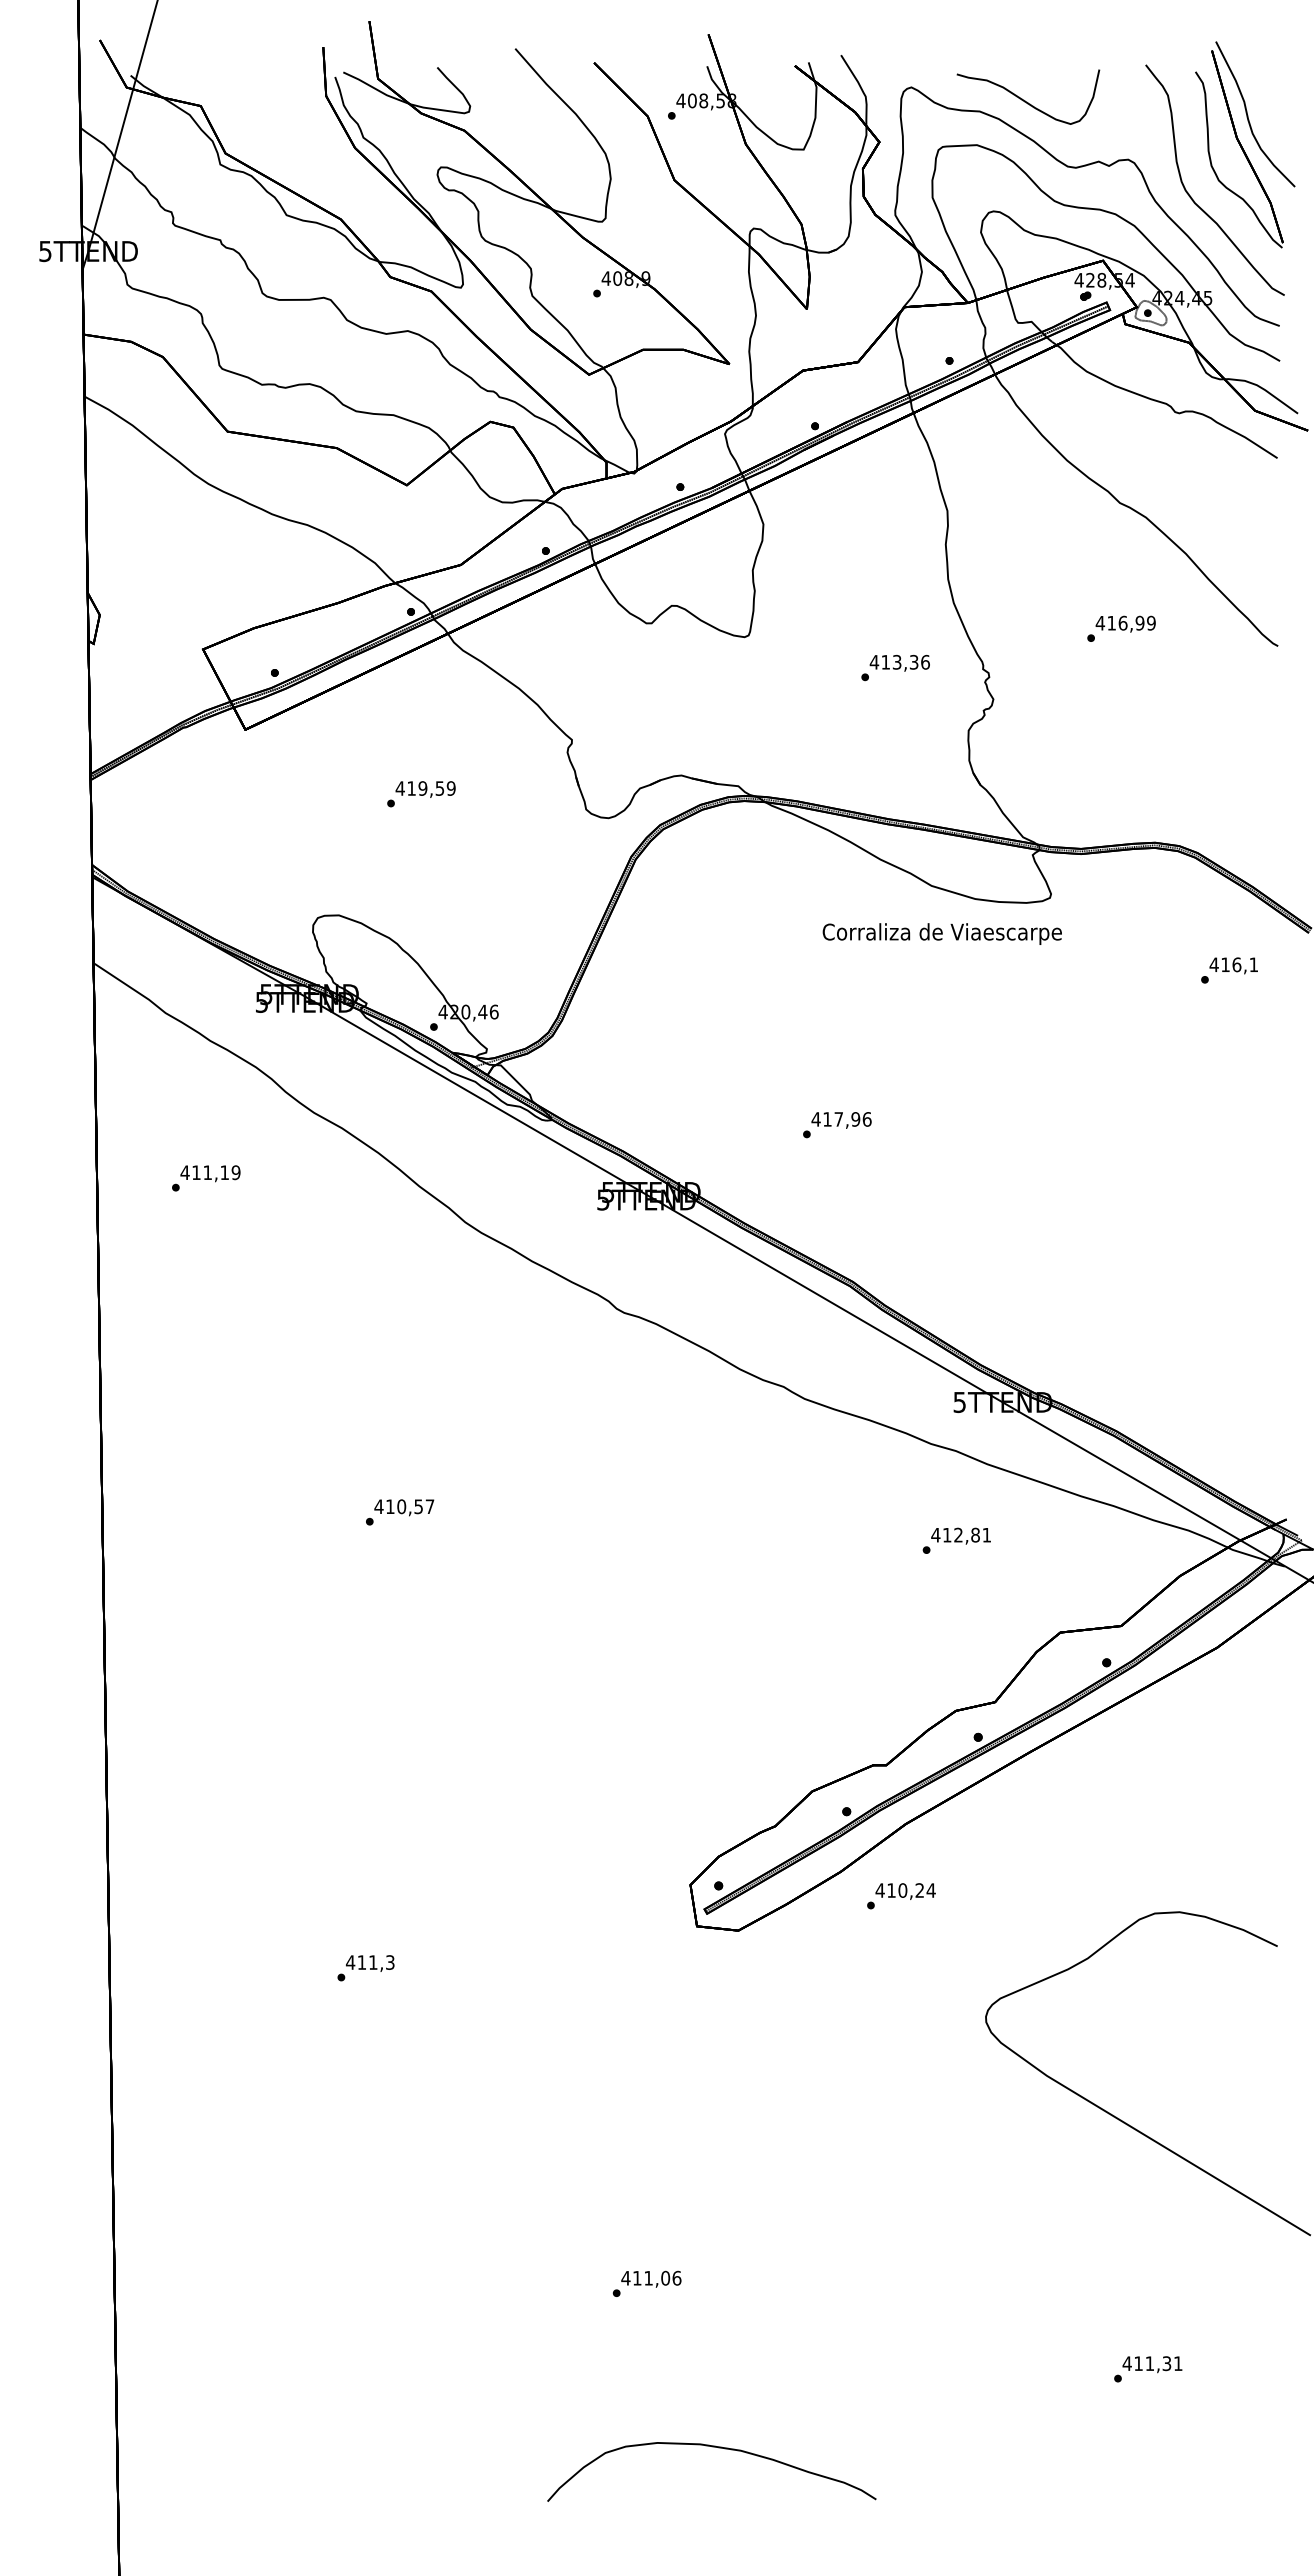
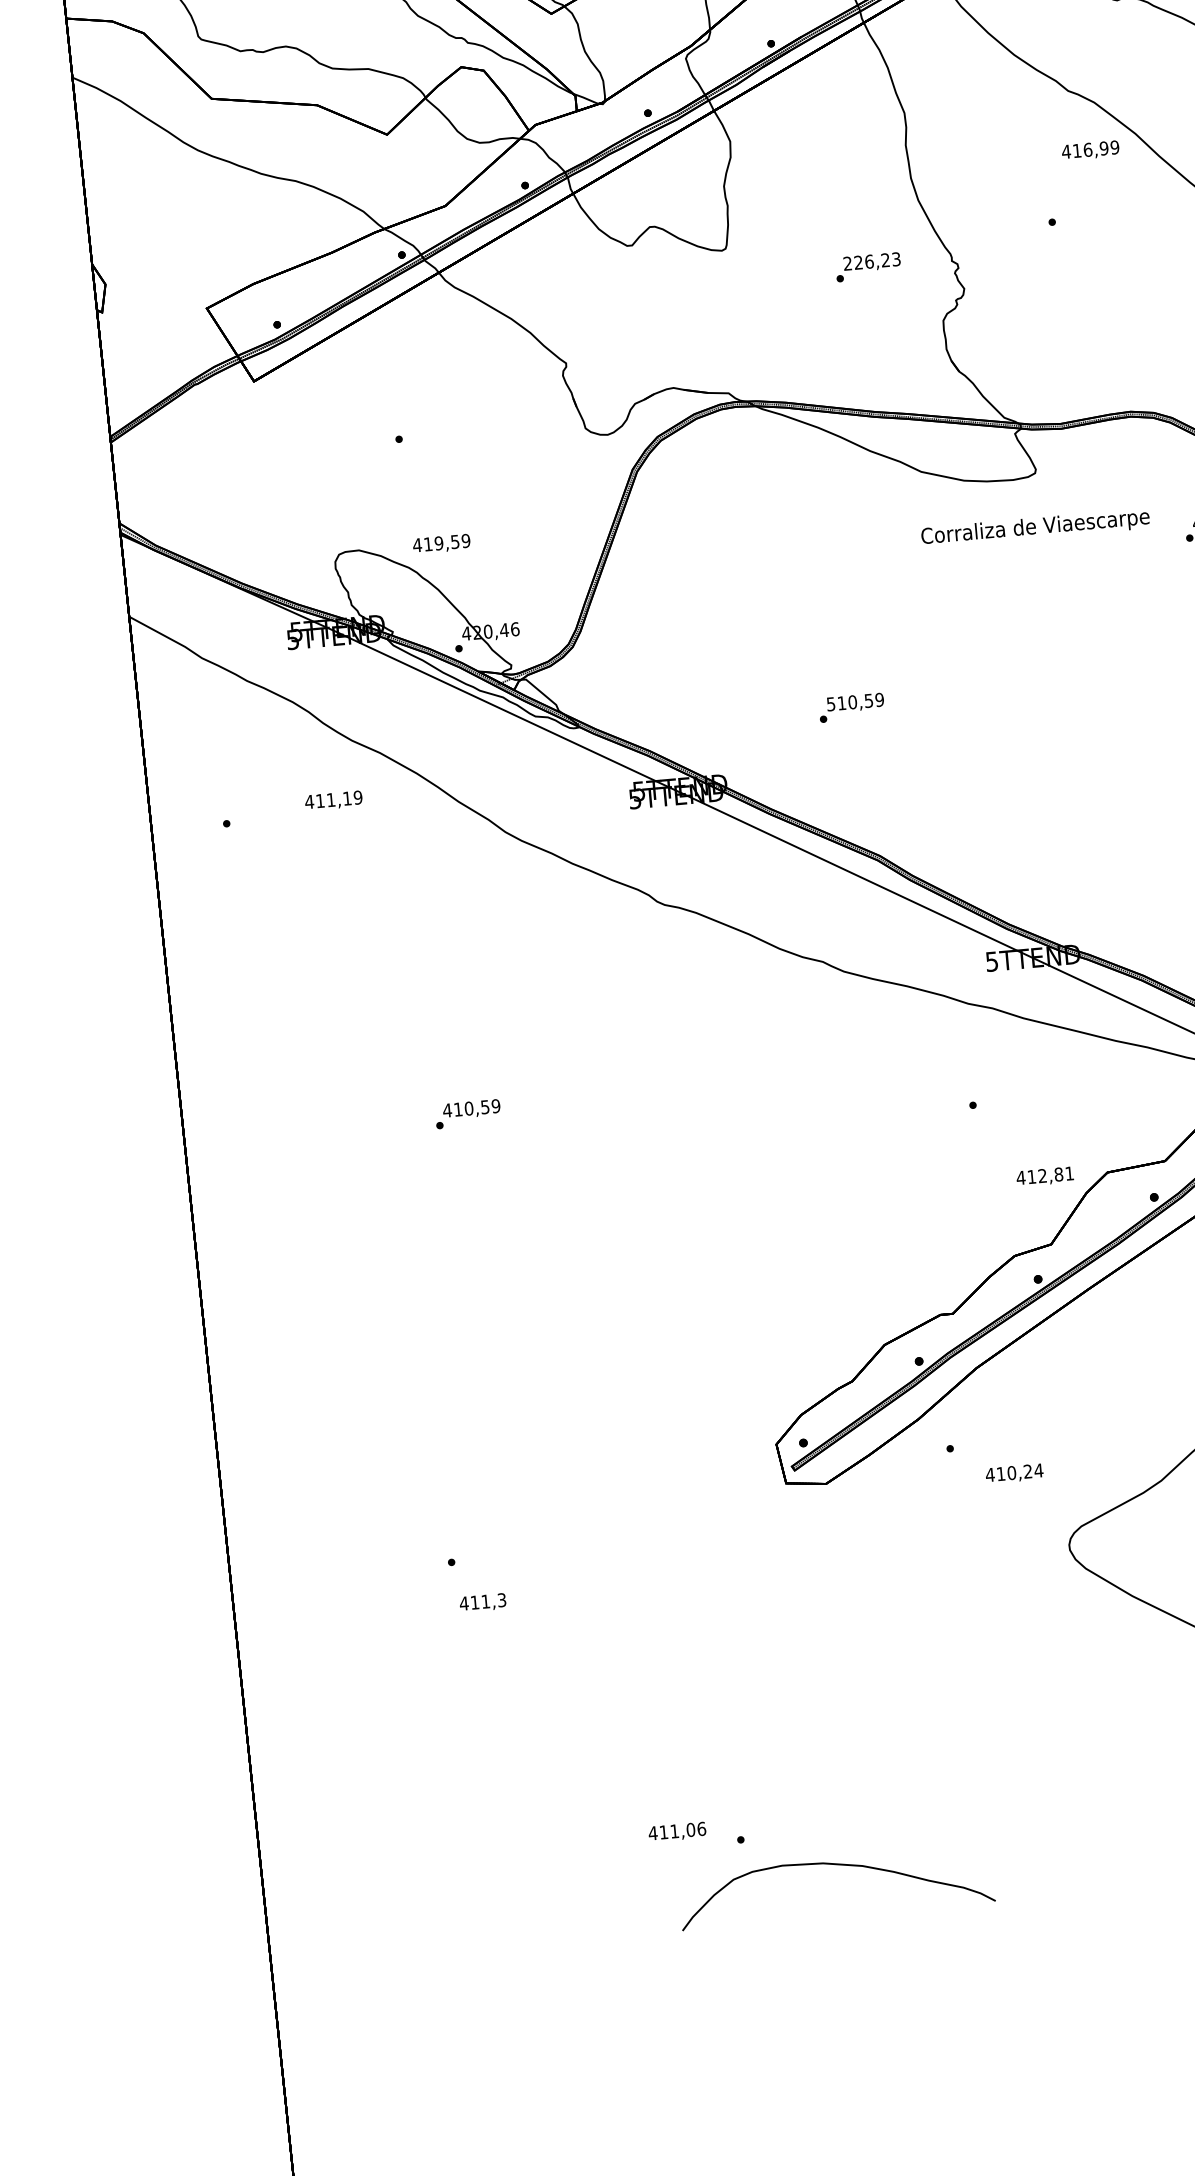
text: (1125, 623) -> (1090, 149), moved
text: (899, 661) -> (871, 260), 413,36 -> 226,23
text: (425, 789) -> (441, 544), moved
text: (941, 933) -> (1034, 527), moved
text: (841, 1119) -> (855, 702), 417,96 -> 510,59
text: (210, 1173) -> (333, 800), moved
text: (429, 1506) -> (495, 1106), 410,57 -> 410,59
text: (960, 1535) -> (1044, 1176), moved
text: (905, 1891) -> (1014, 1473), moved
text: (370, 1963) -> (483, 1602), moved
text: (651, 2278) -> (677, 1831), moved
part: (712, 2447) -> (835, 1865), moved

